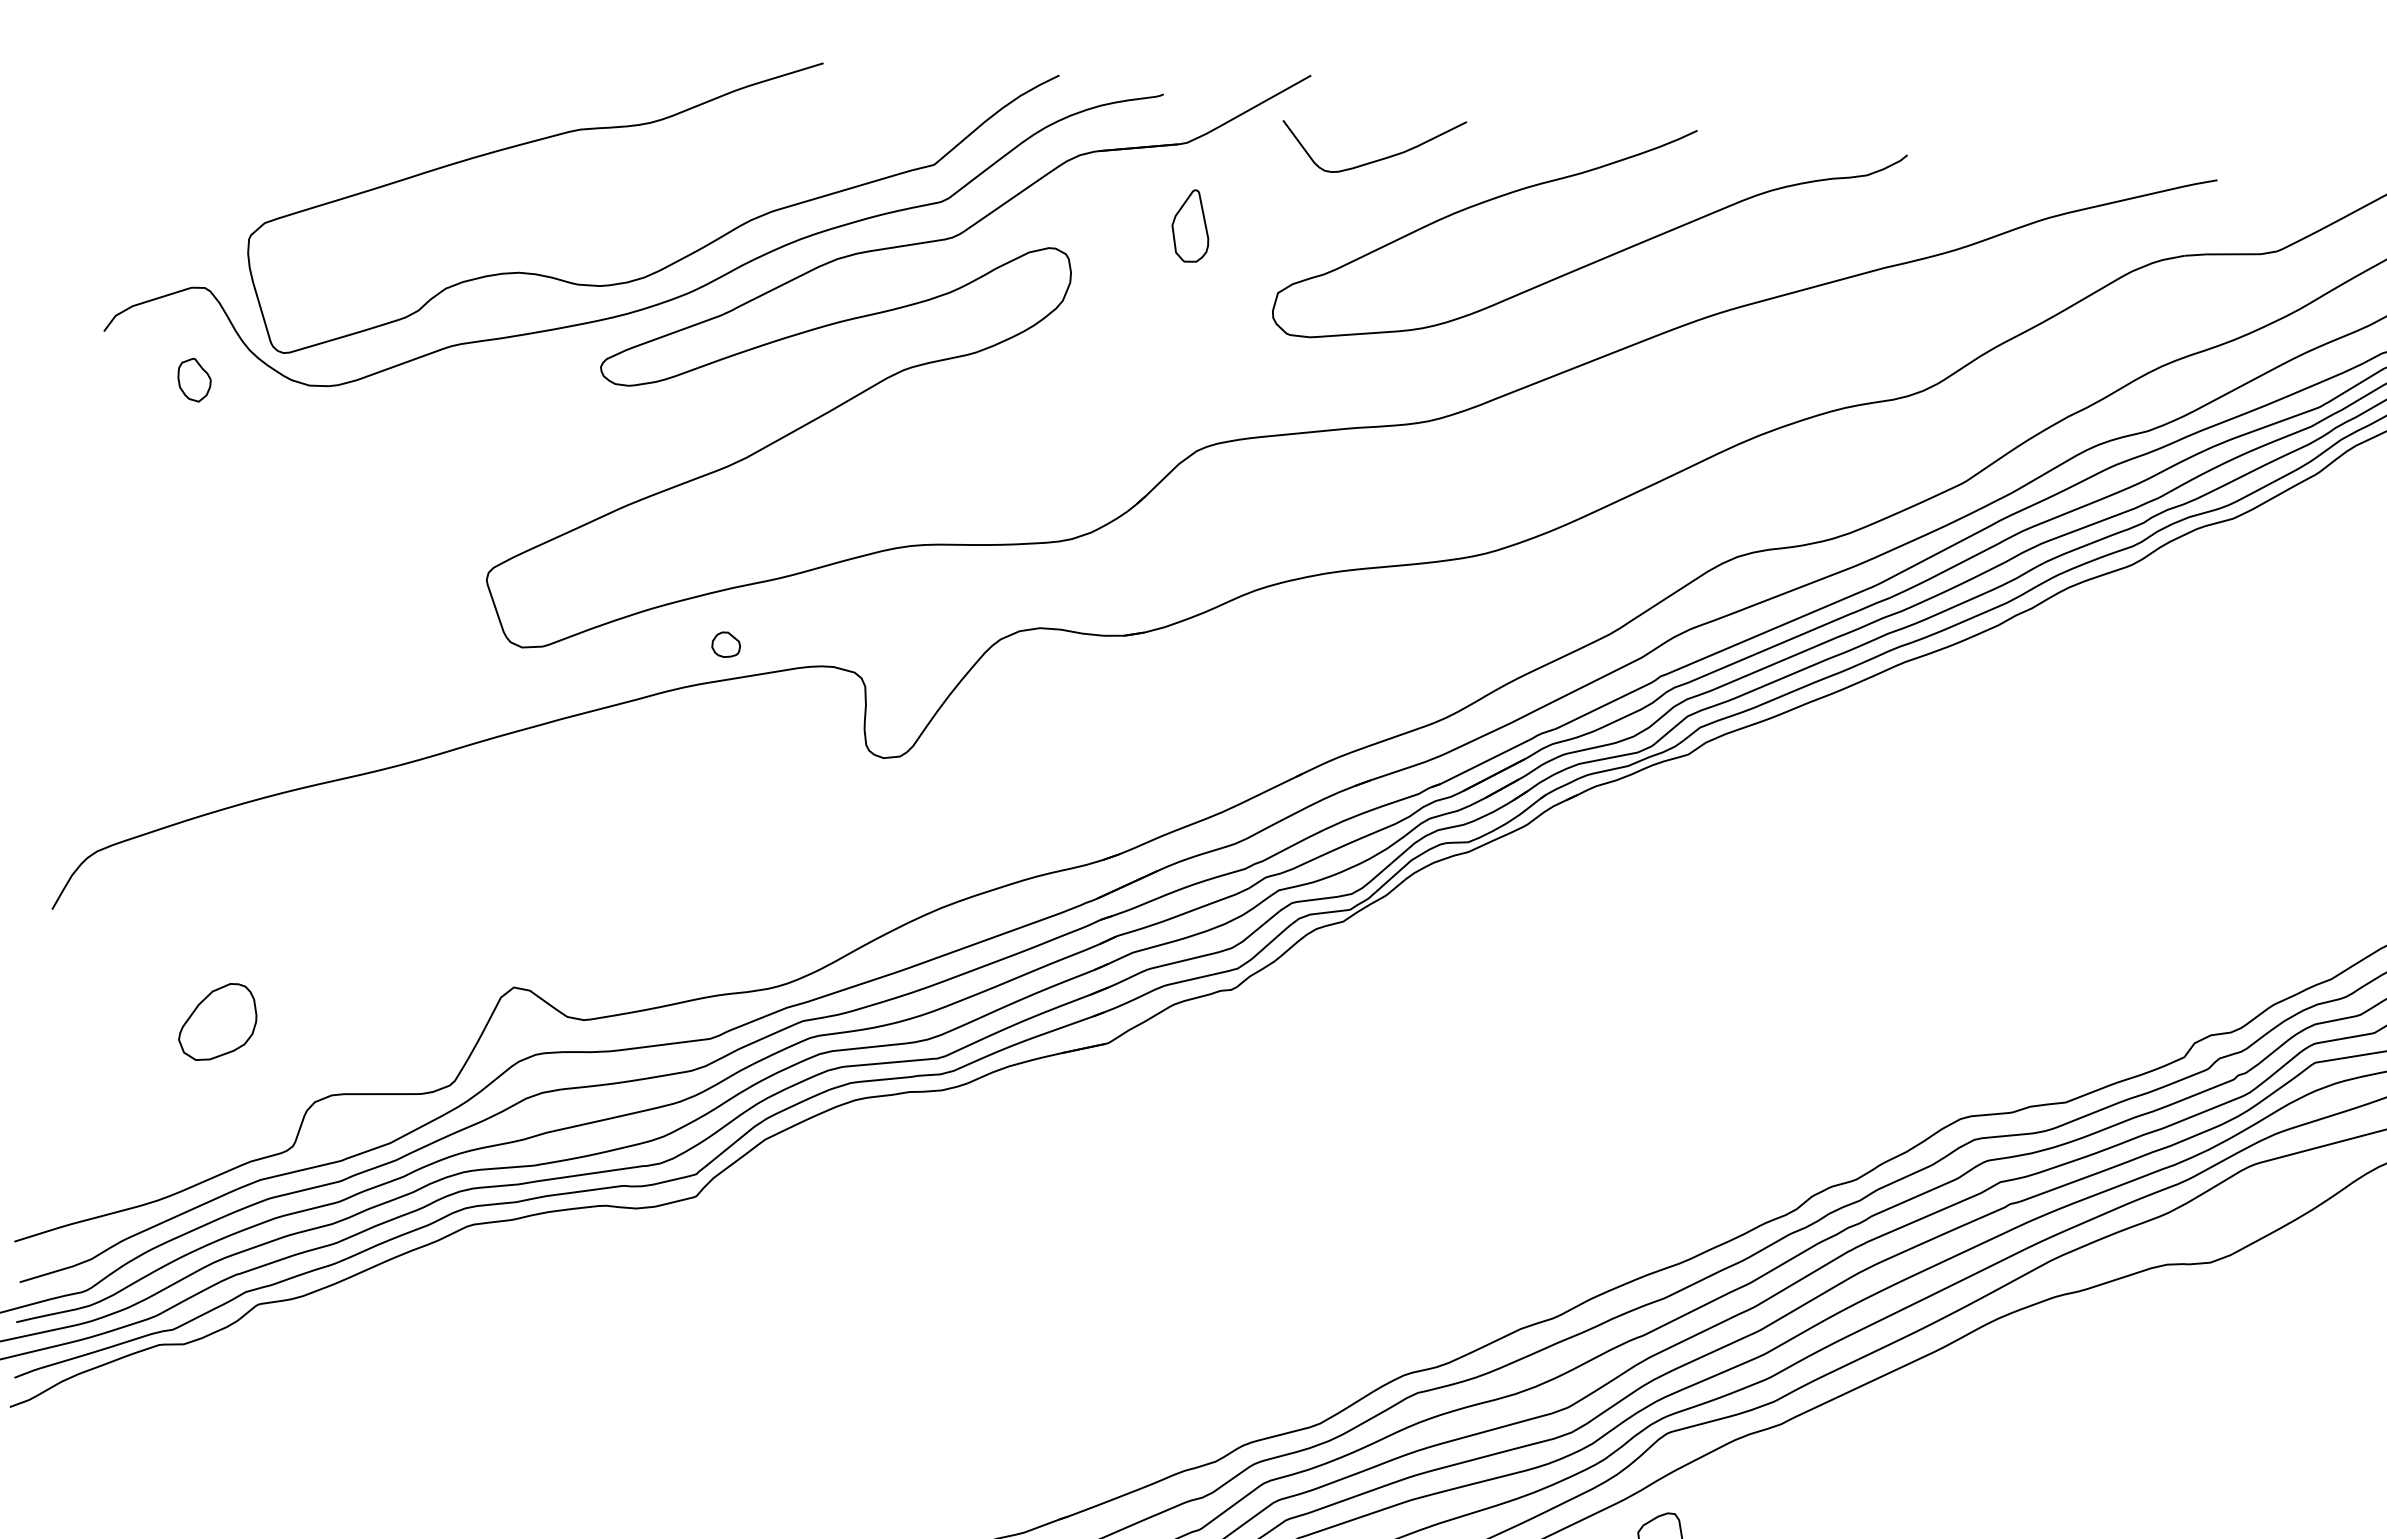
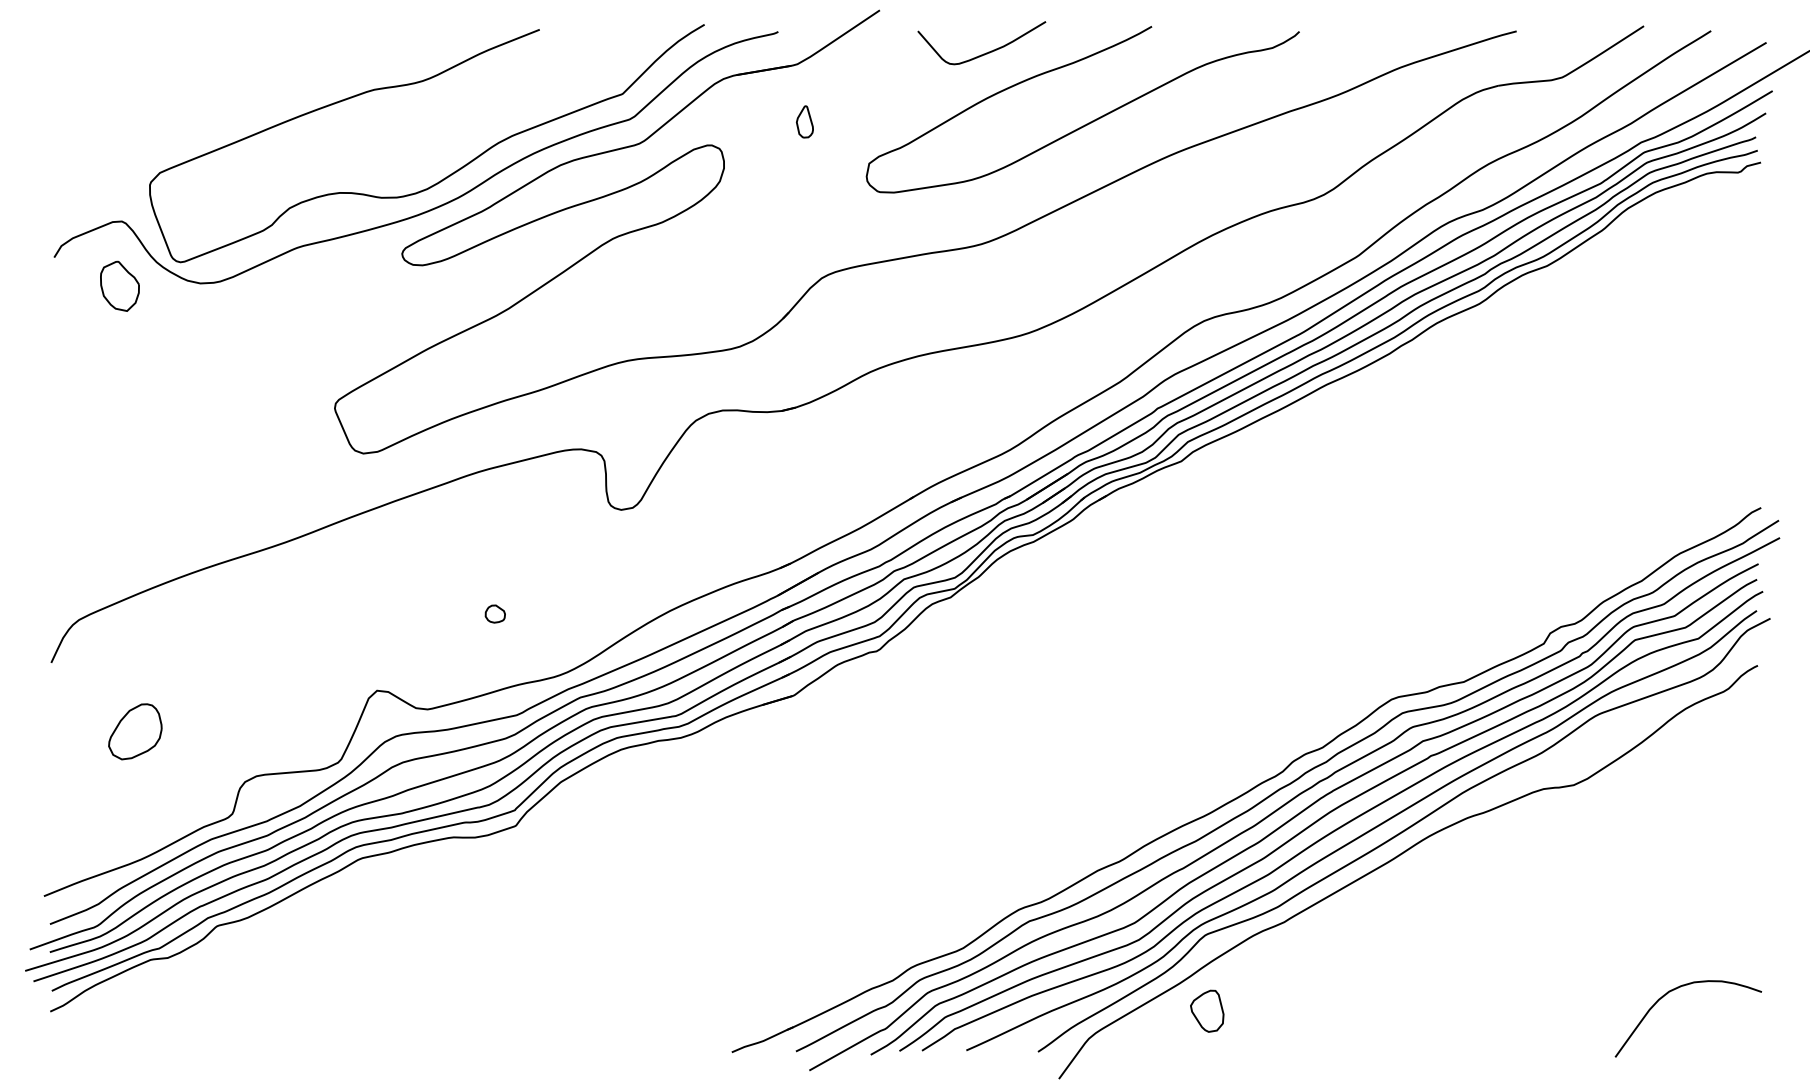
curve: (1374, 159) -> (983, 53), moved
part: (1190, 225) -> (804, 121), size x0.62
part: (193, 378) -> (119, 285), size x1.67
part: (725, 643) -> (494, 613), moved
part: (218, 1021) -> (135, 731), moved

